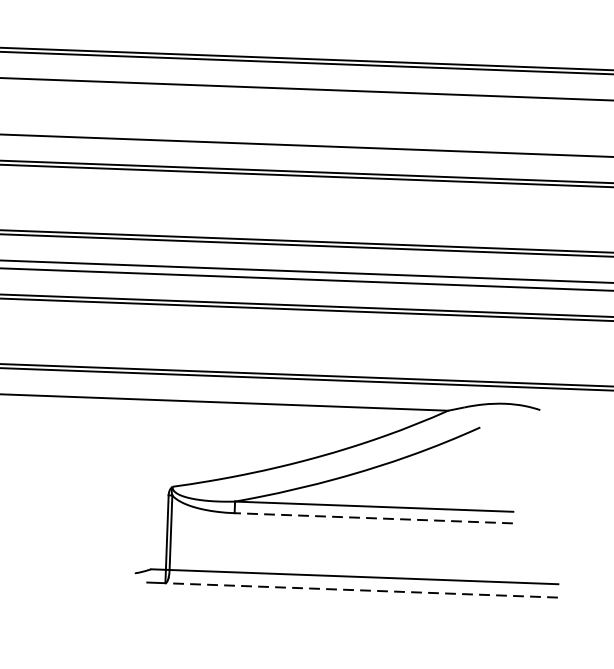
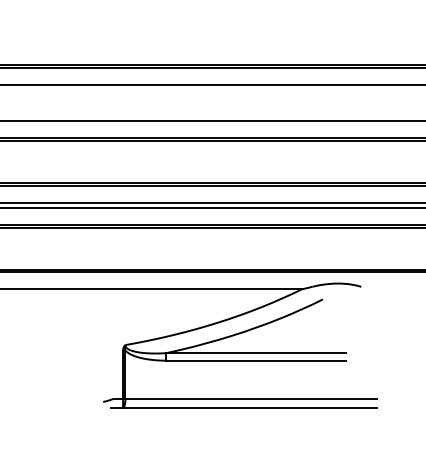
line: (372, 517) -> (255, 360), dashed -> solid
line: (360, 590) -> (249, 407), dashed -> solid

